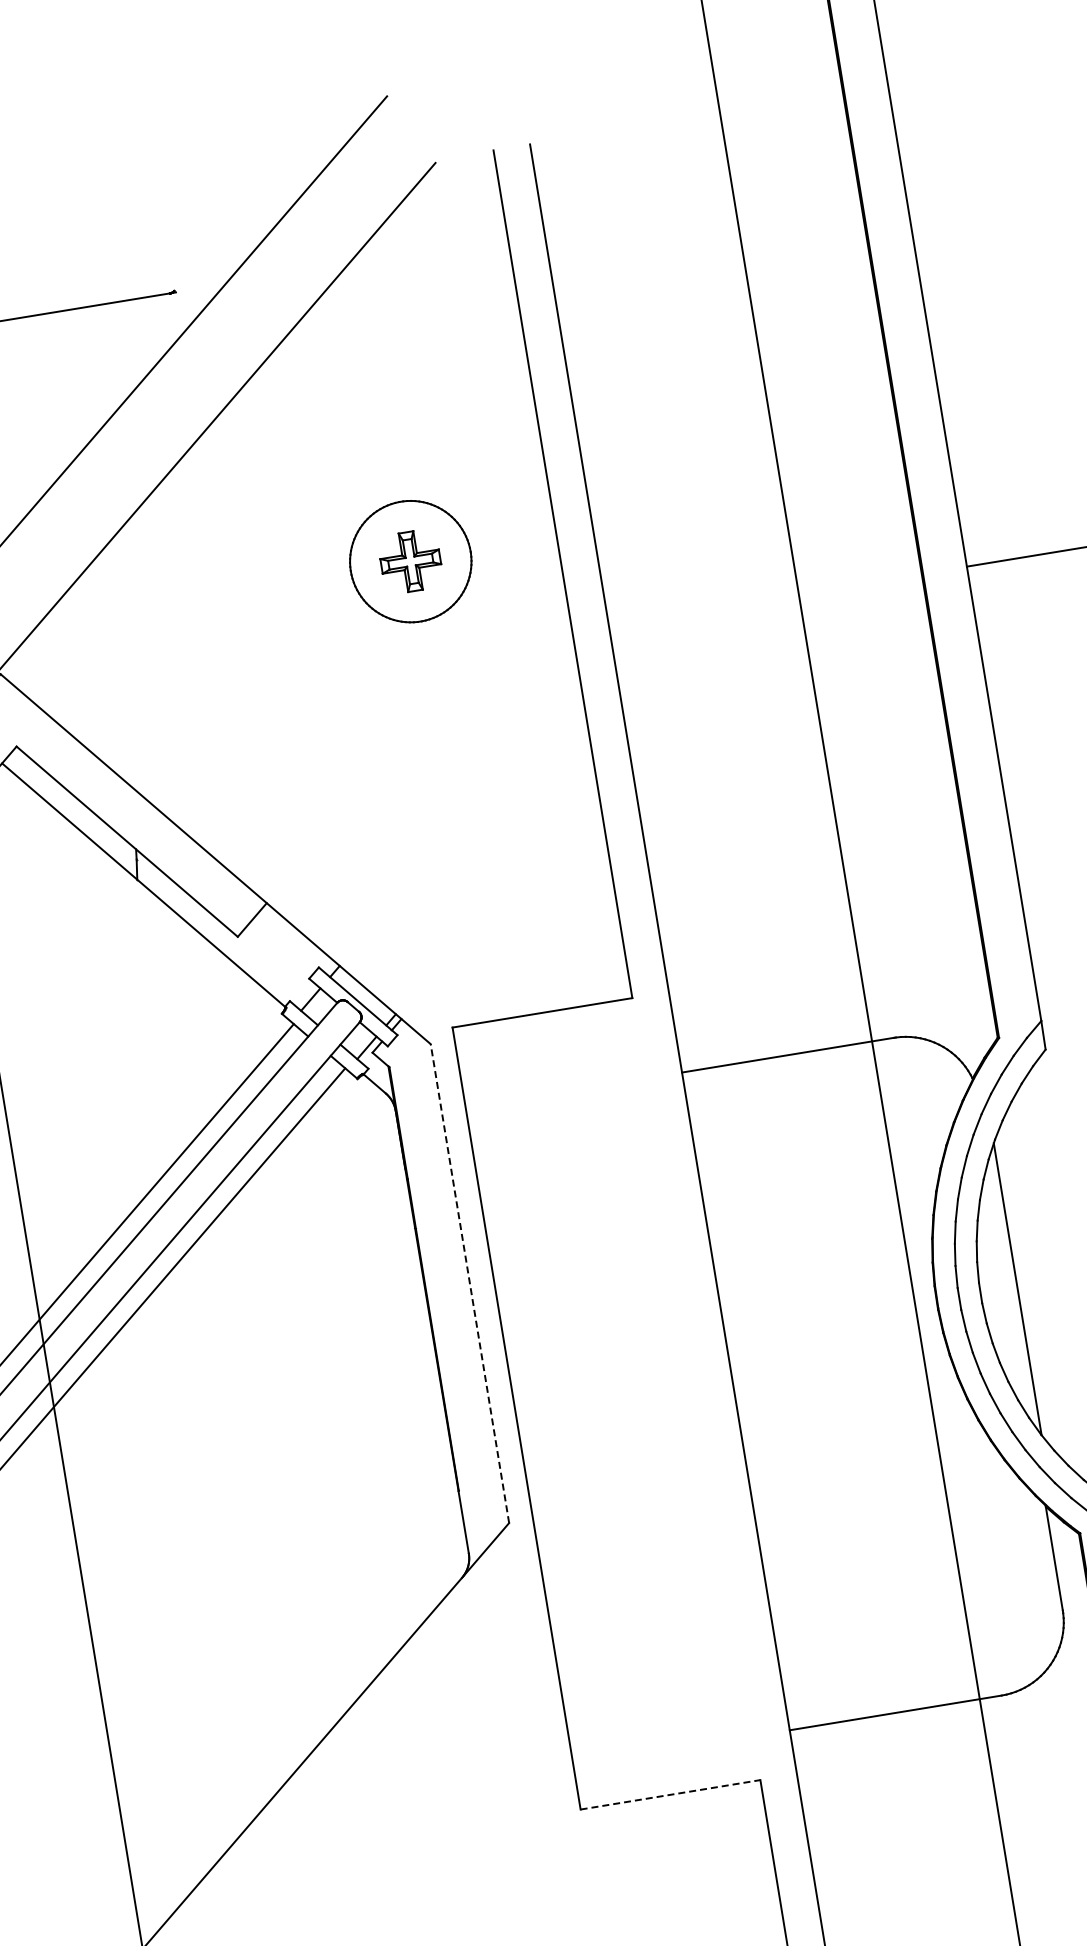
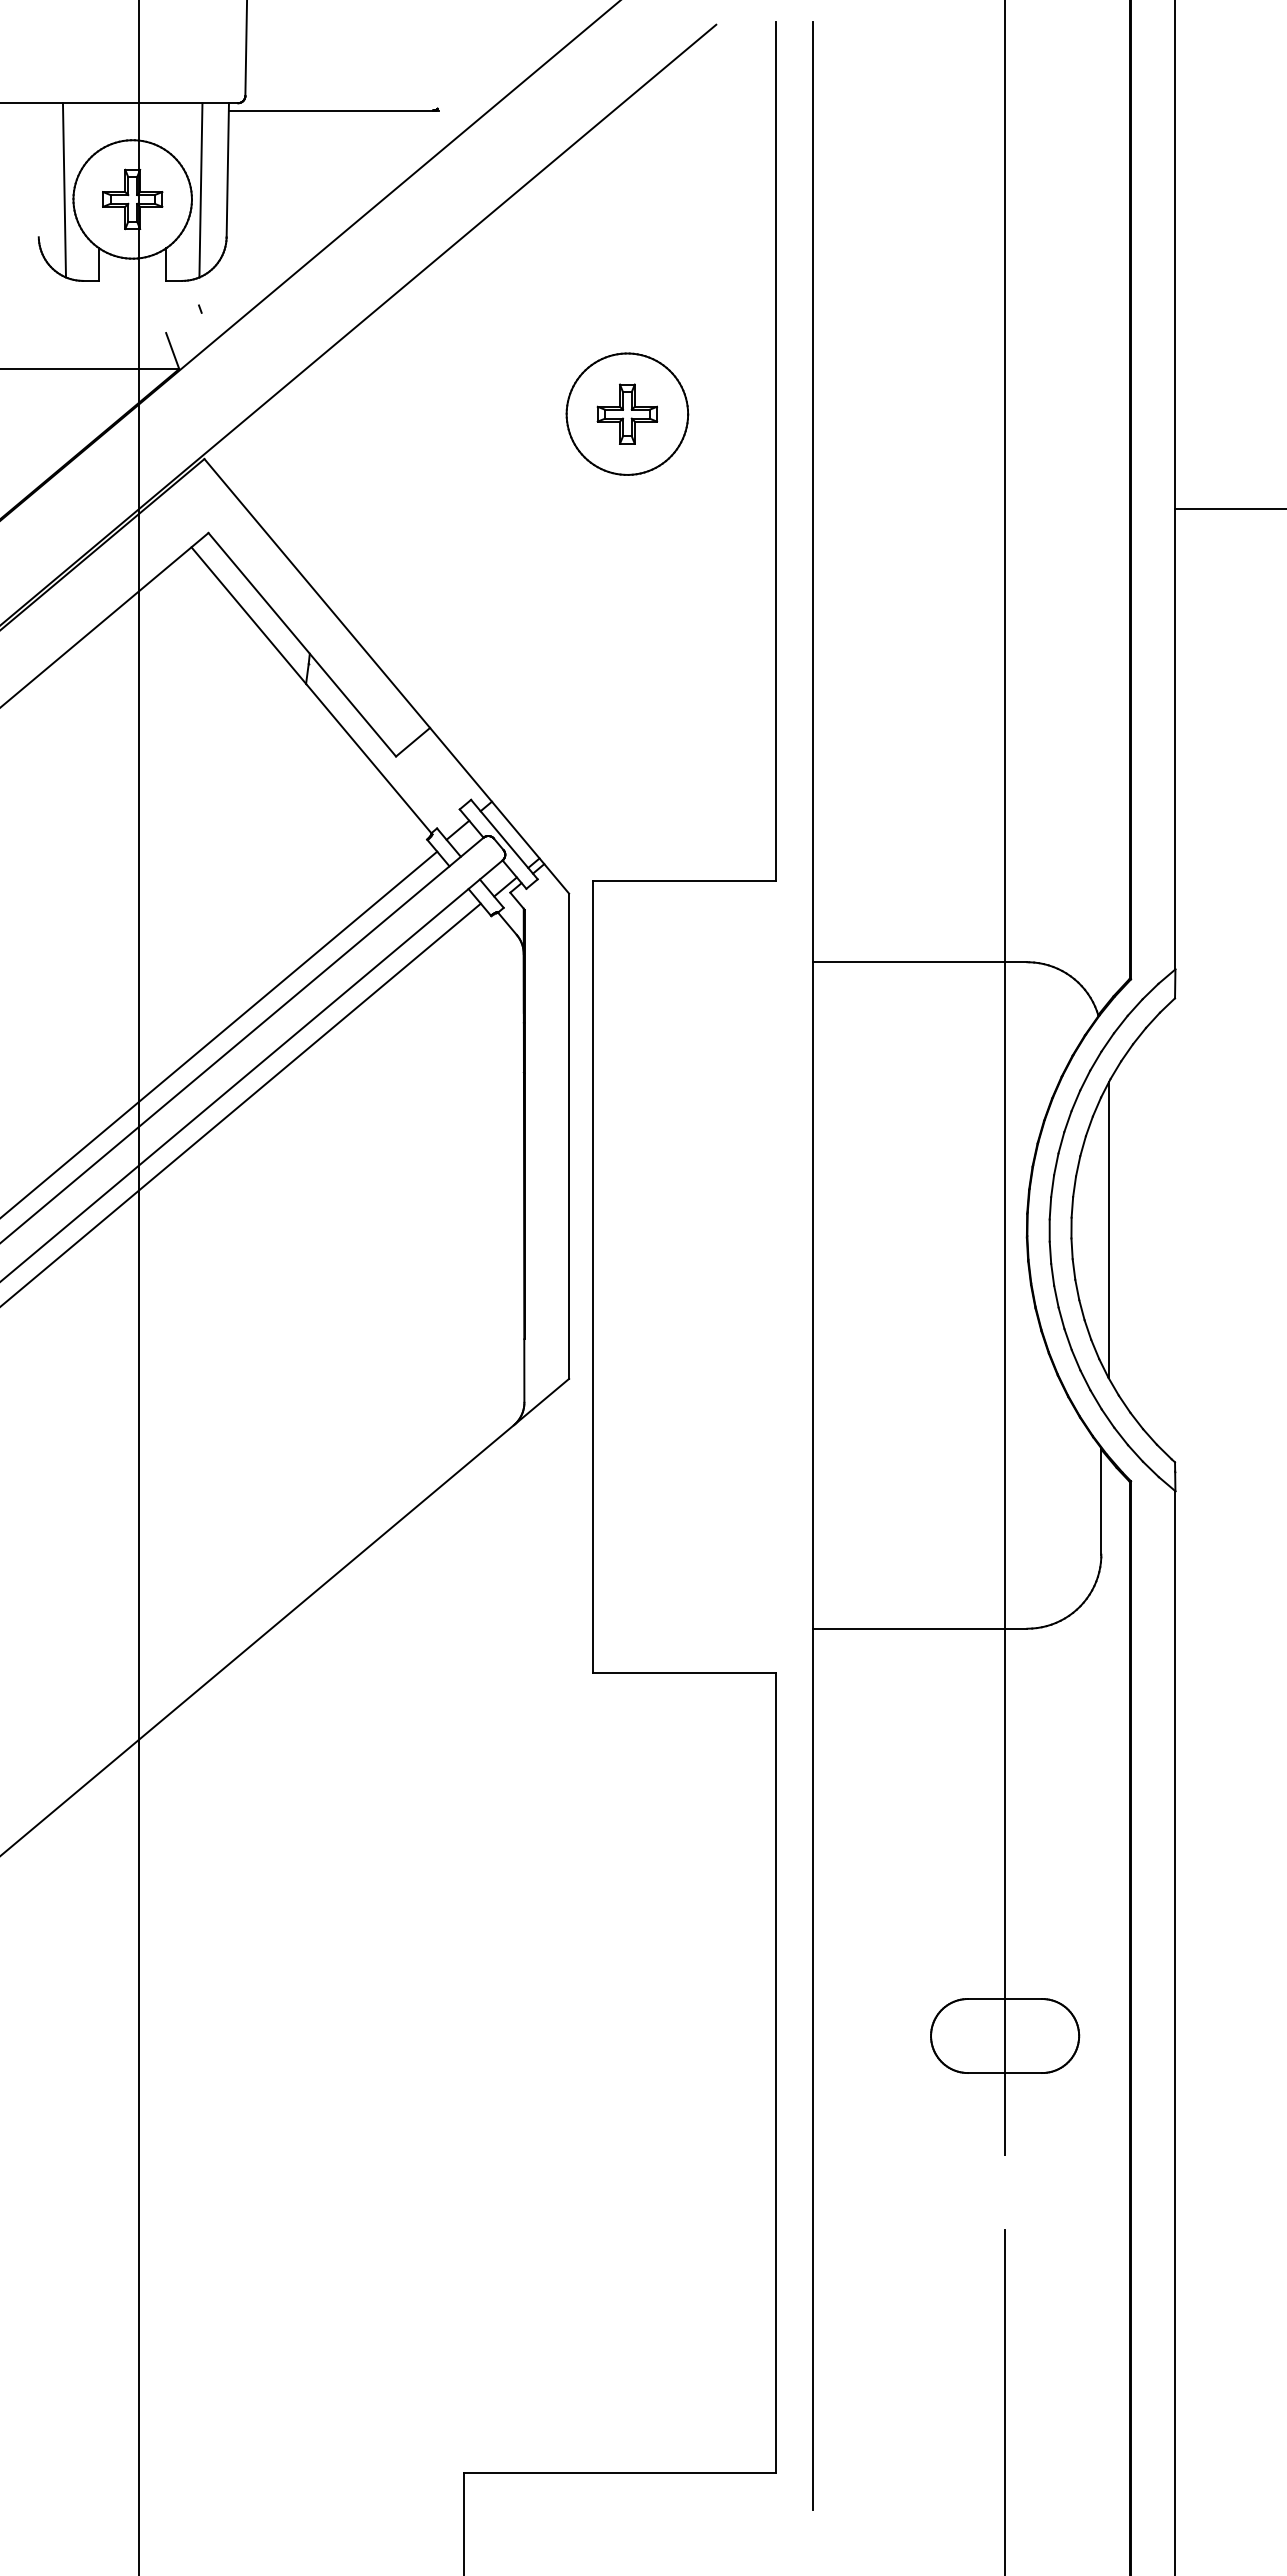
line: (470, 1283) -> (569, 1136), dashed -> solid
line: (670, 1795) -> (684, 1673), dashed -> solid

